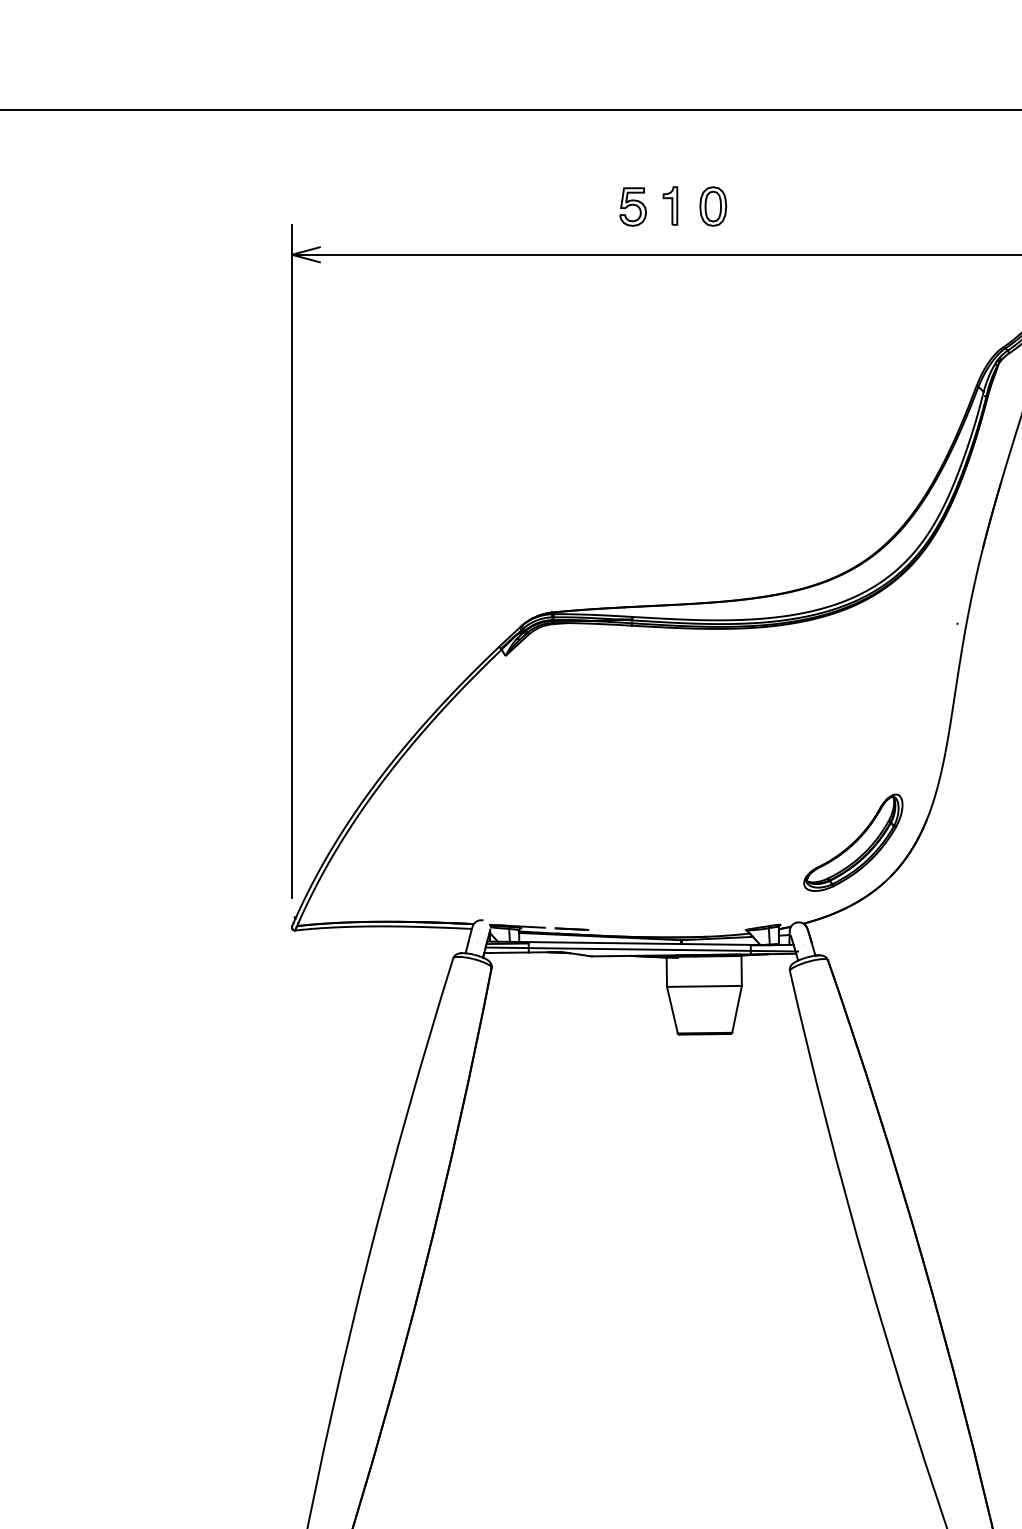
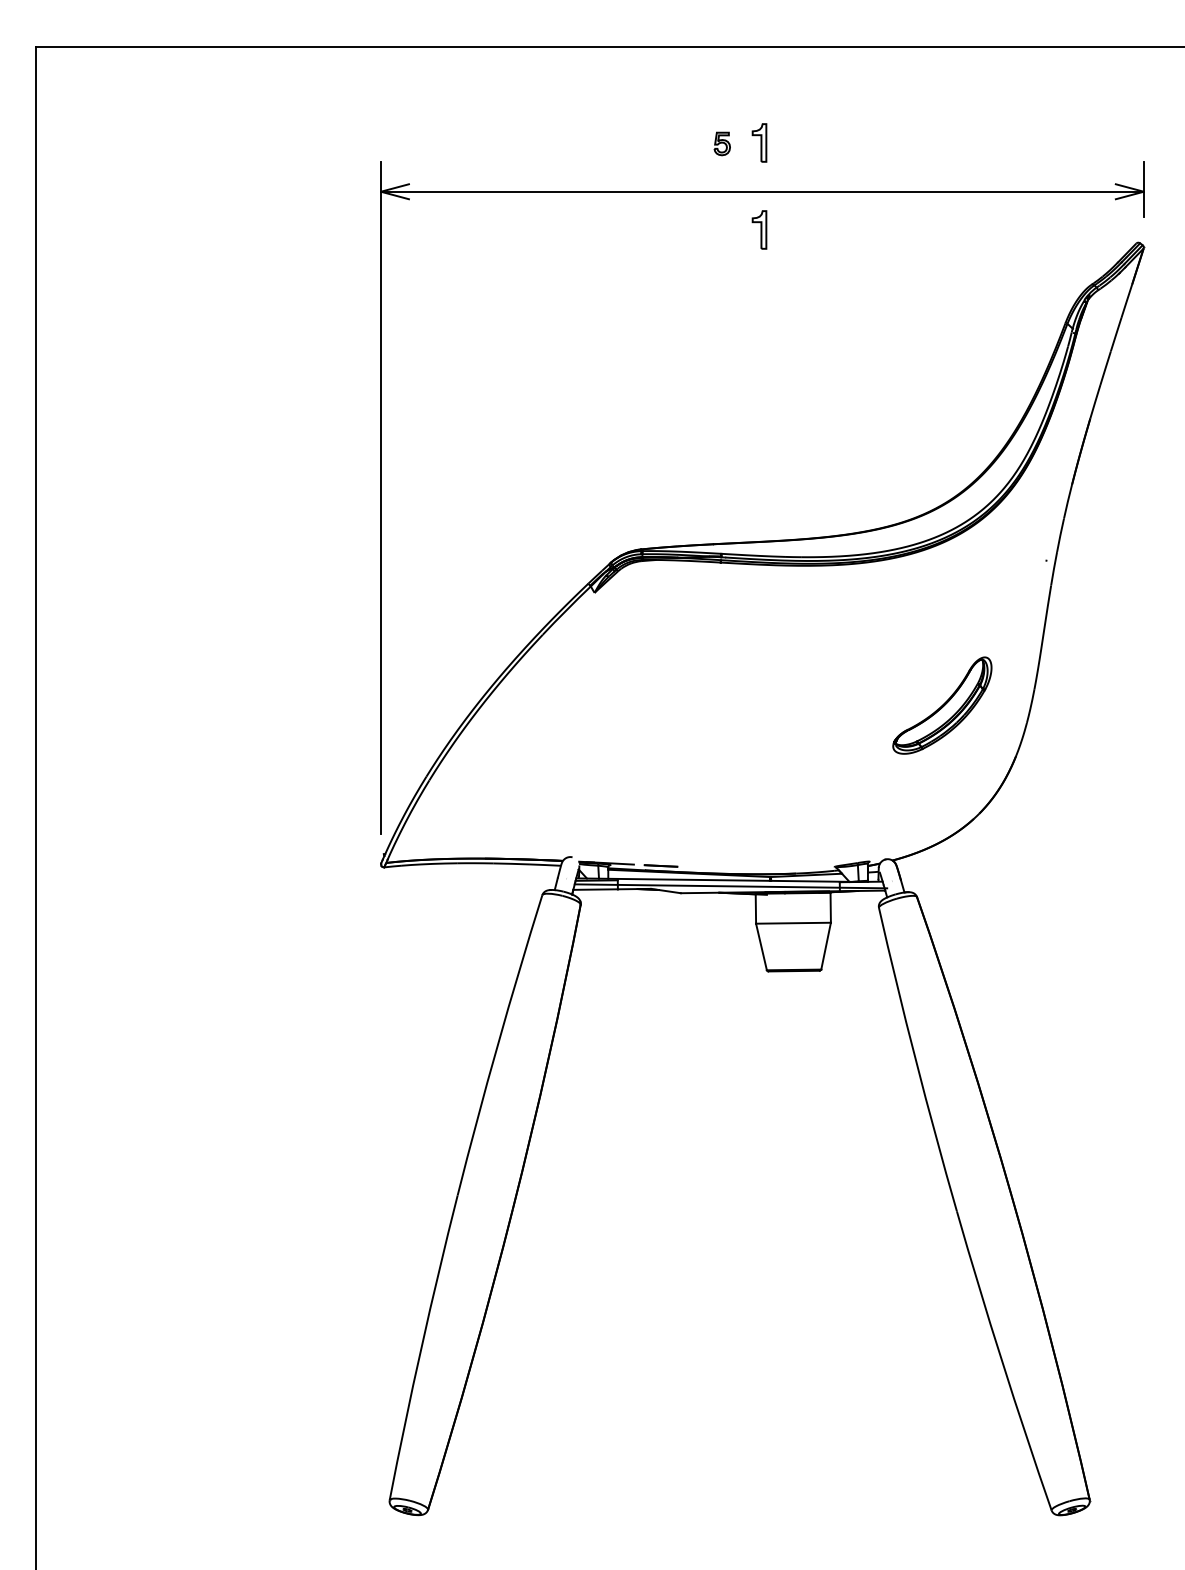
part: (633, 206) -> (722, 143), size x0.6
part: (713, 206) -> (802, 143), removed
part: (670, 292) -> (759, 229), added
part: (853, 842) -> (942, 705), moved

